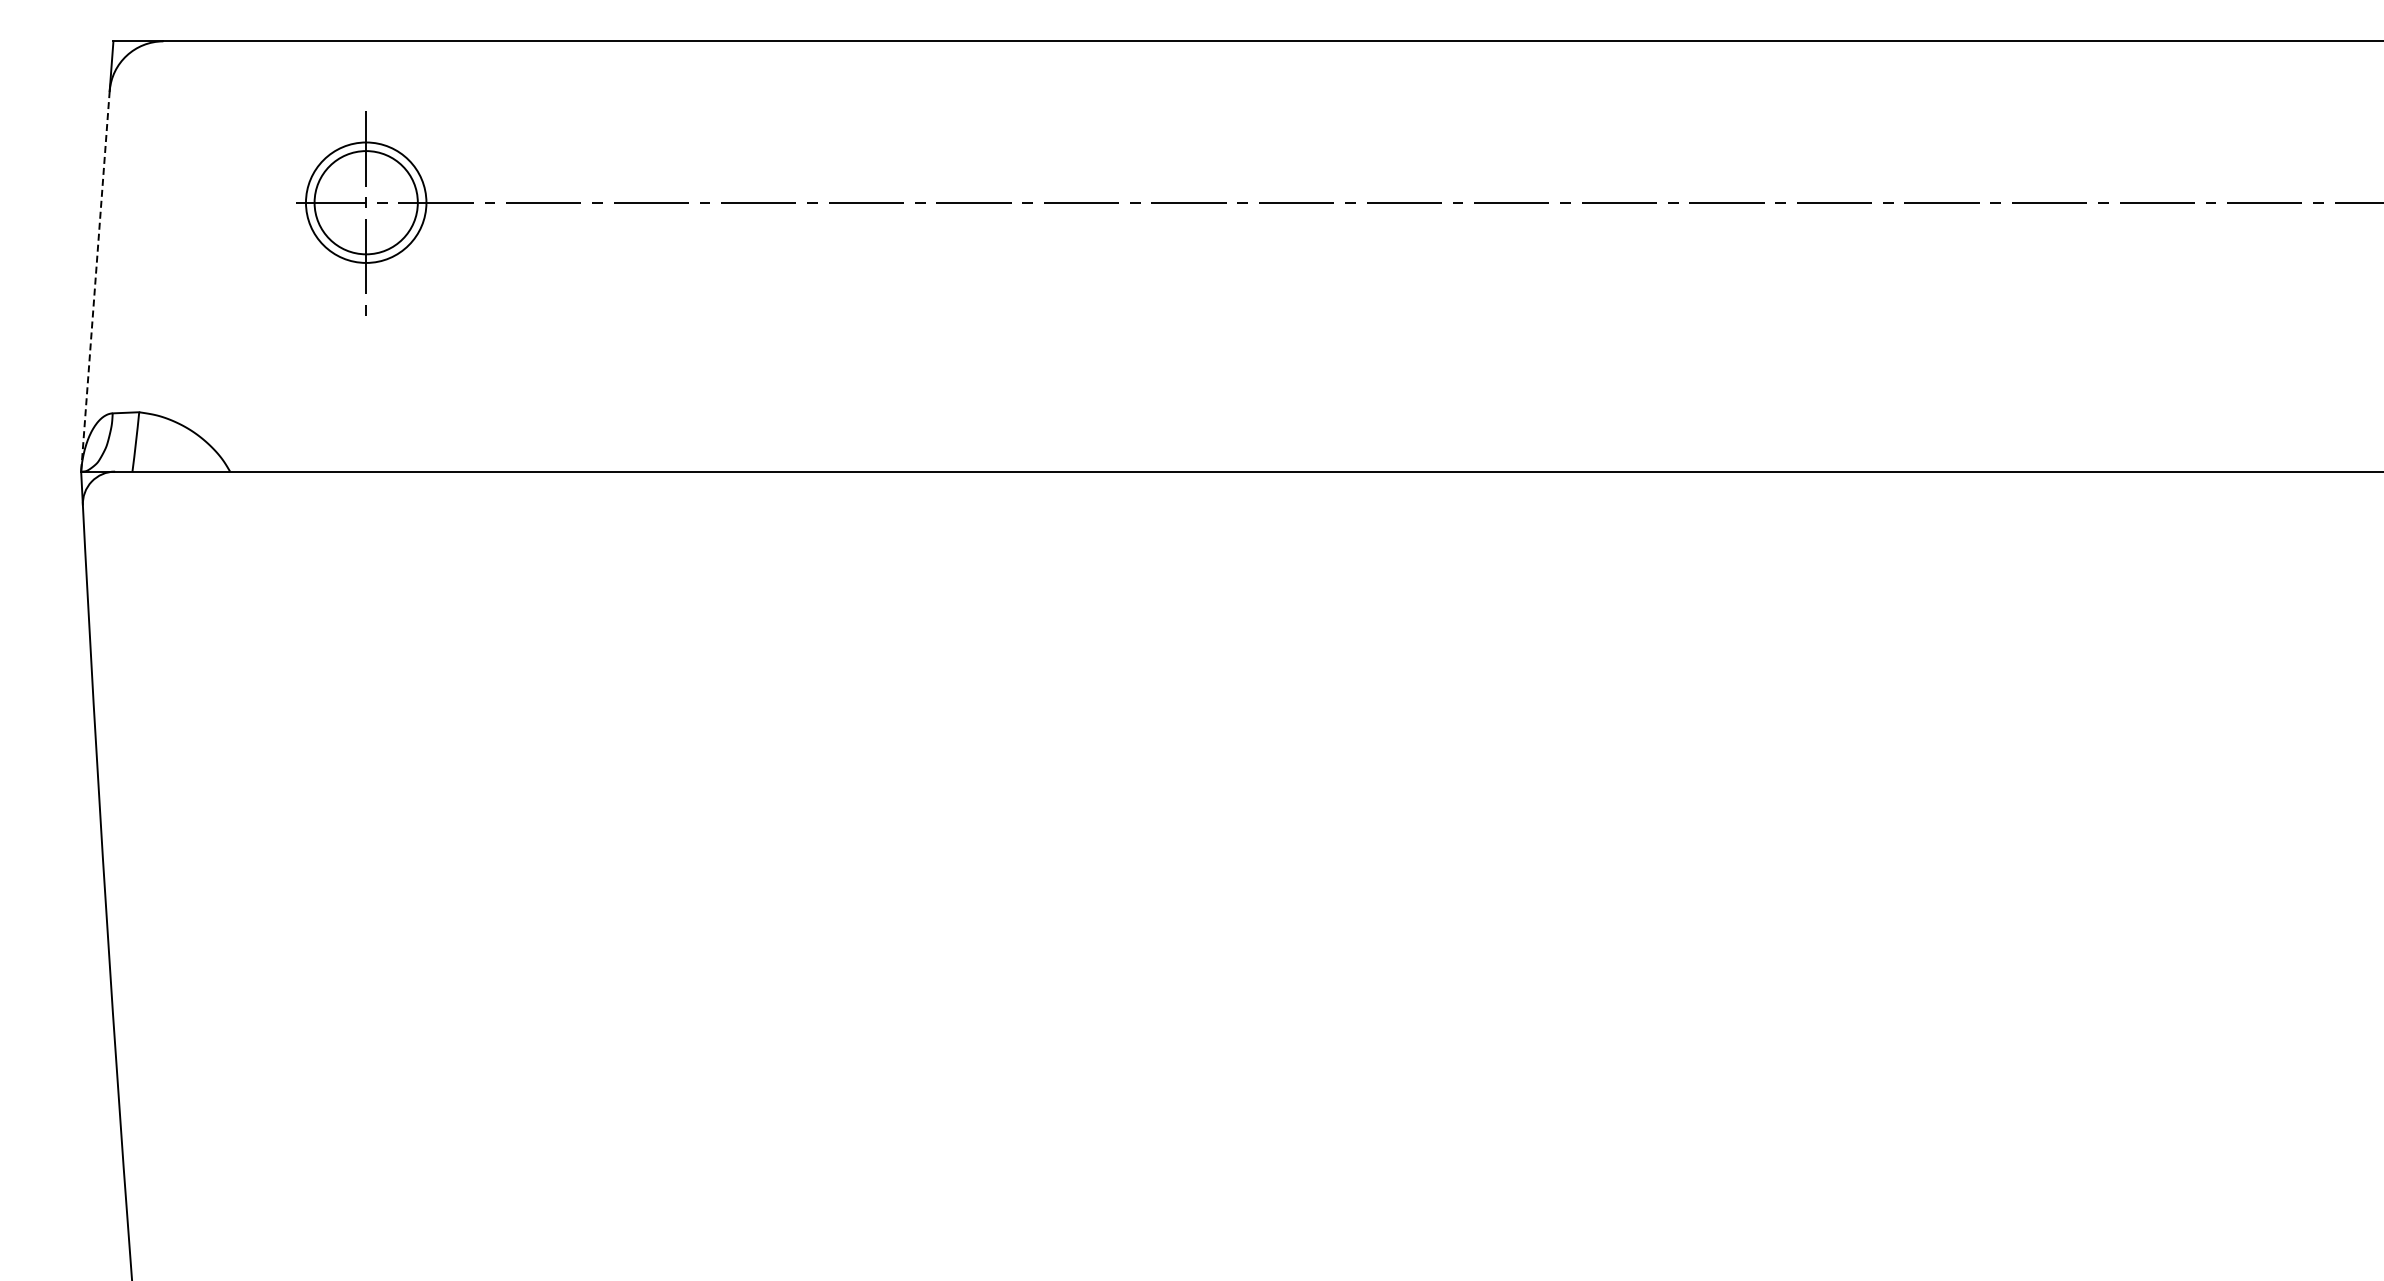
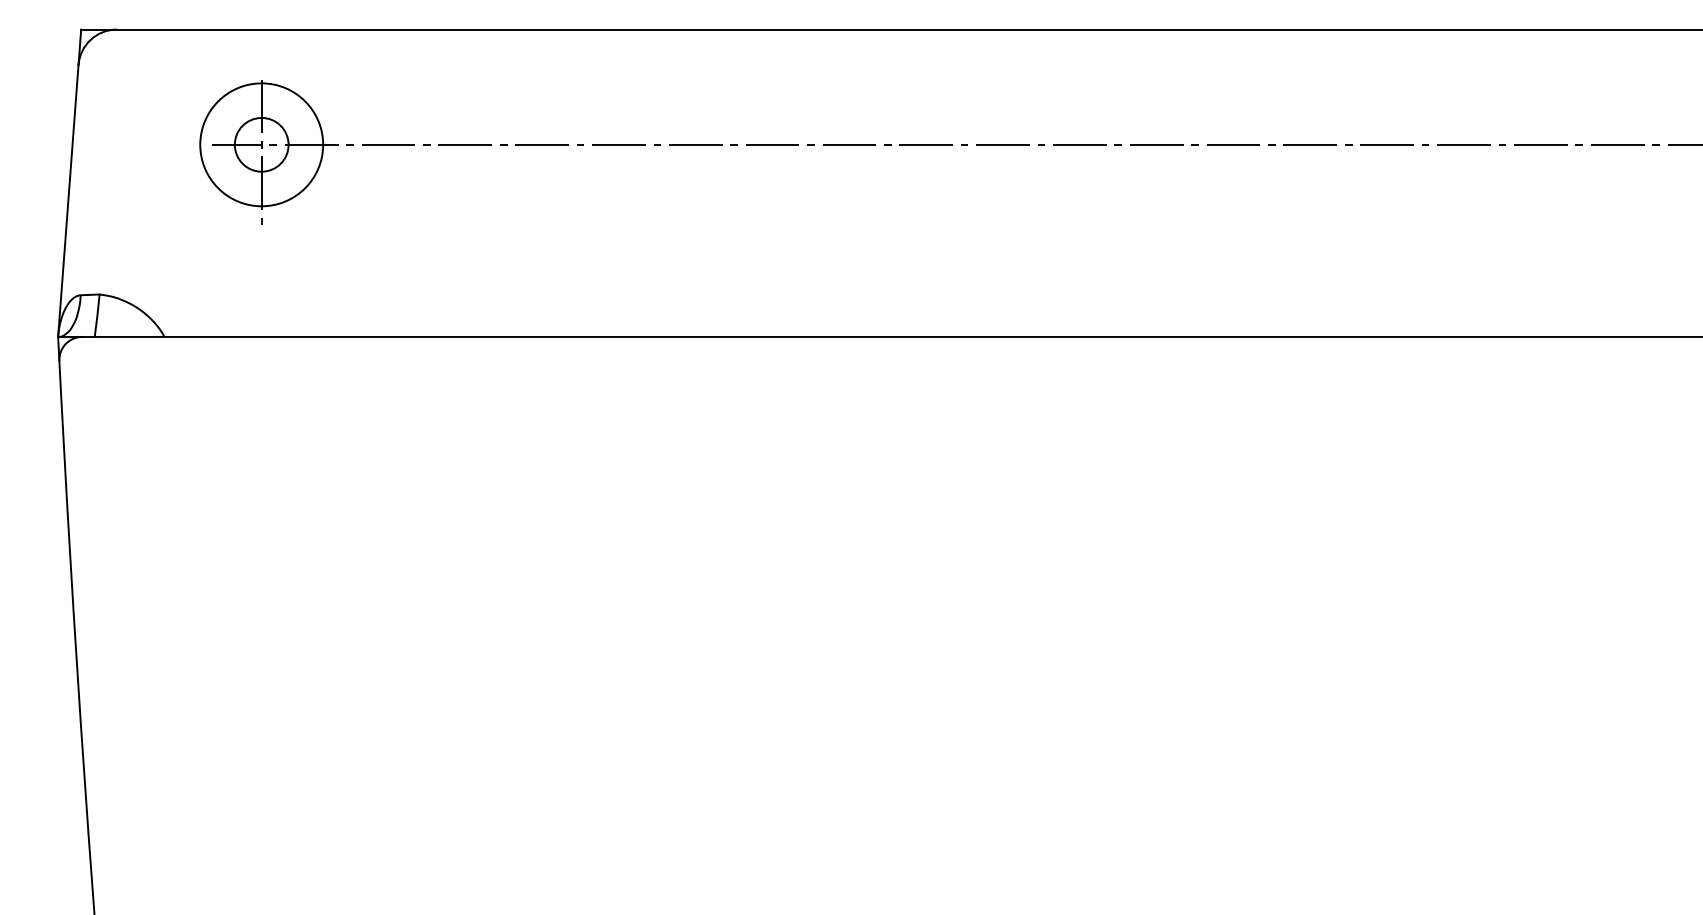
circle: (365, 202) -> (261, 144), size x0.62
circle: (366, 202) -> (261, 144), size x1.67
line: (95, 281) -> (68, 201), dashed -> solid

